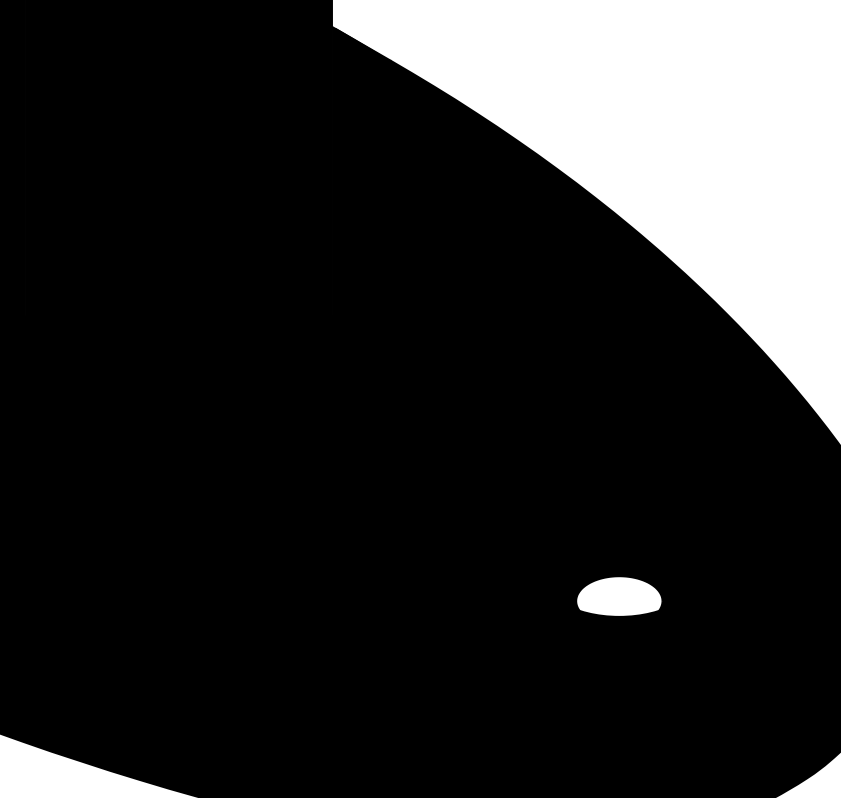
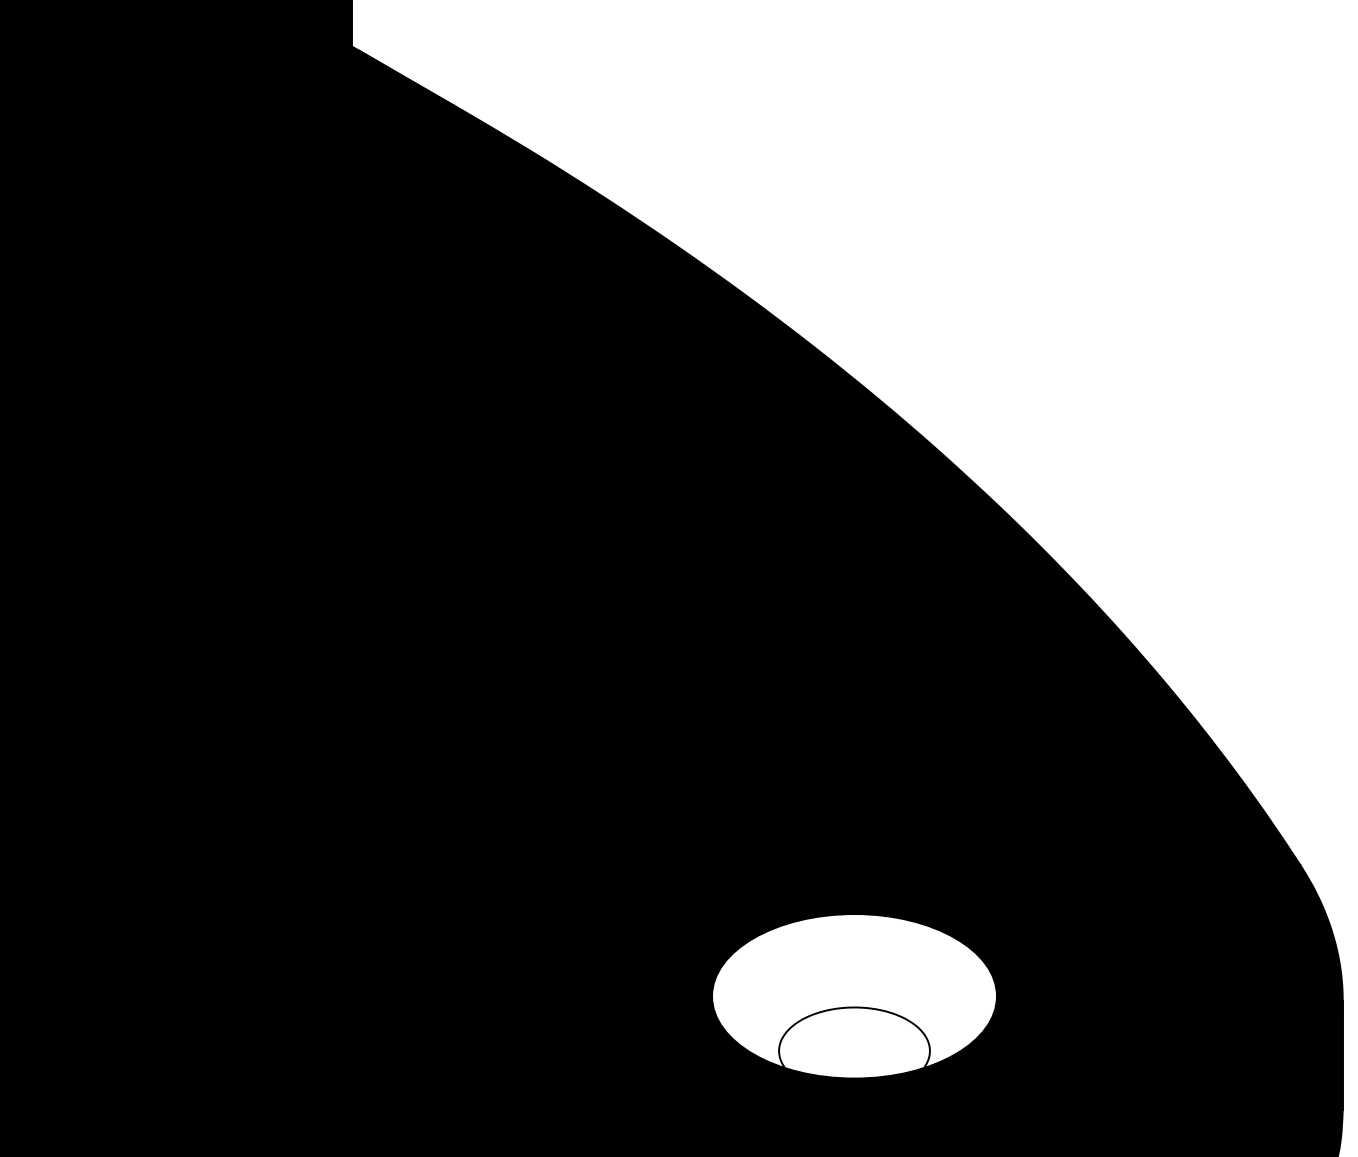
fill: (618, 568) -> (853, 993), removed

